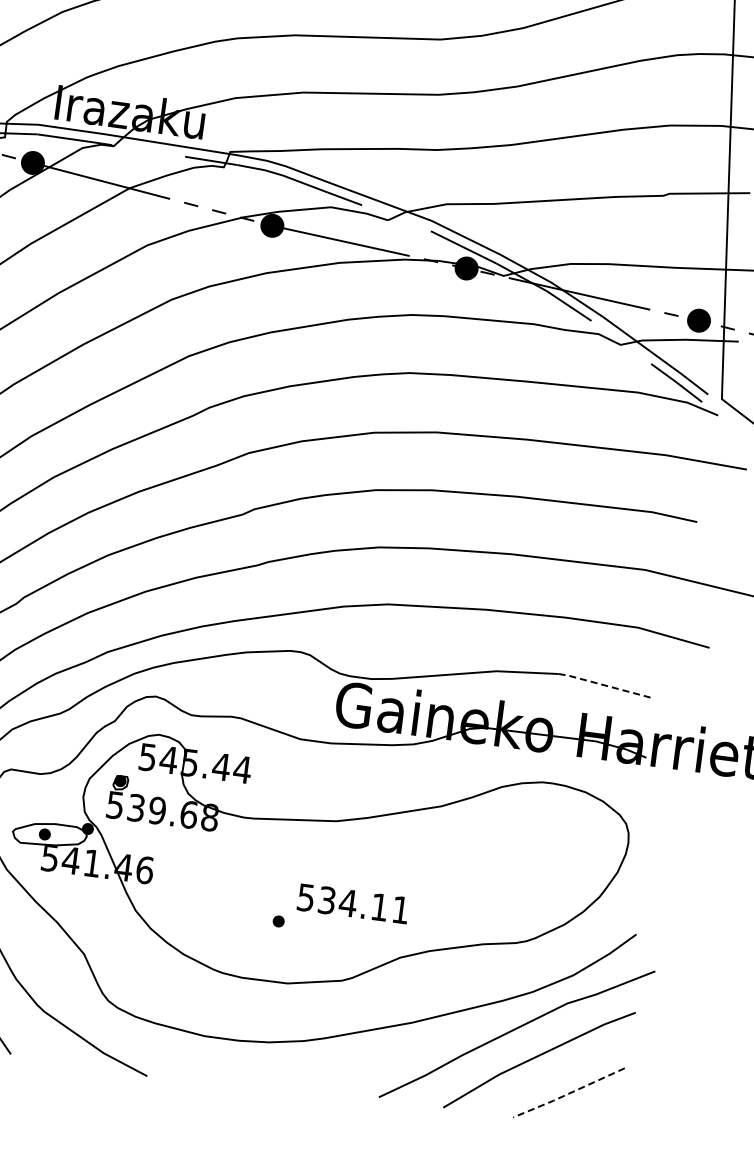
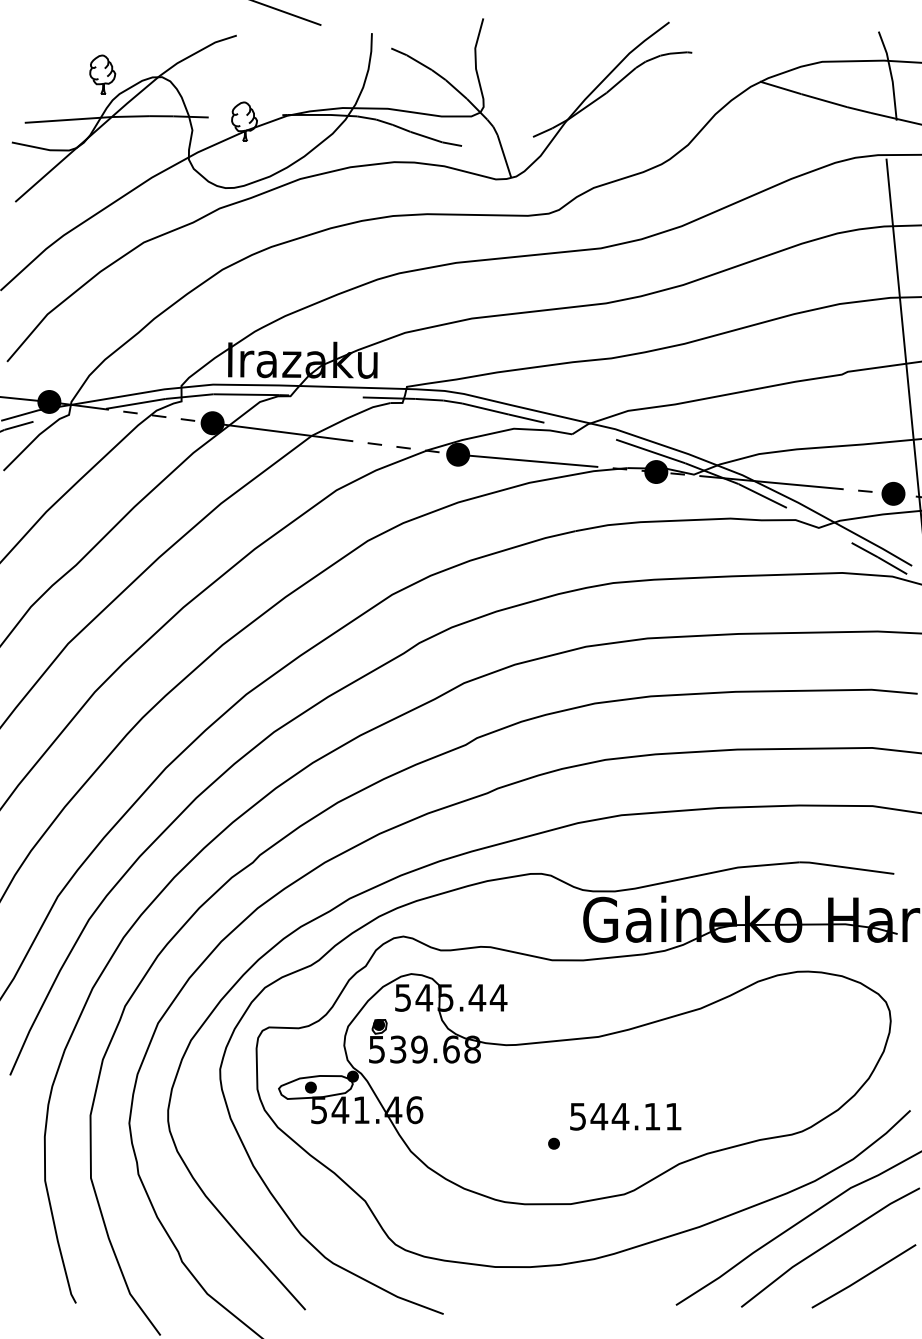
line: (604, 685) -> (846, 867), dashed -> solid
text: (327, 900) -> (599, 1116), 534.11 -> 544.11
line: (568, 1093) -> (863, 1277), dashed -> solid

